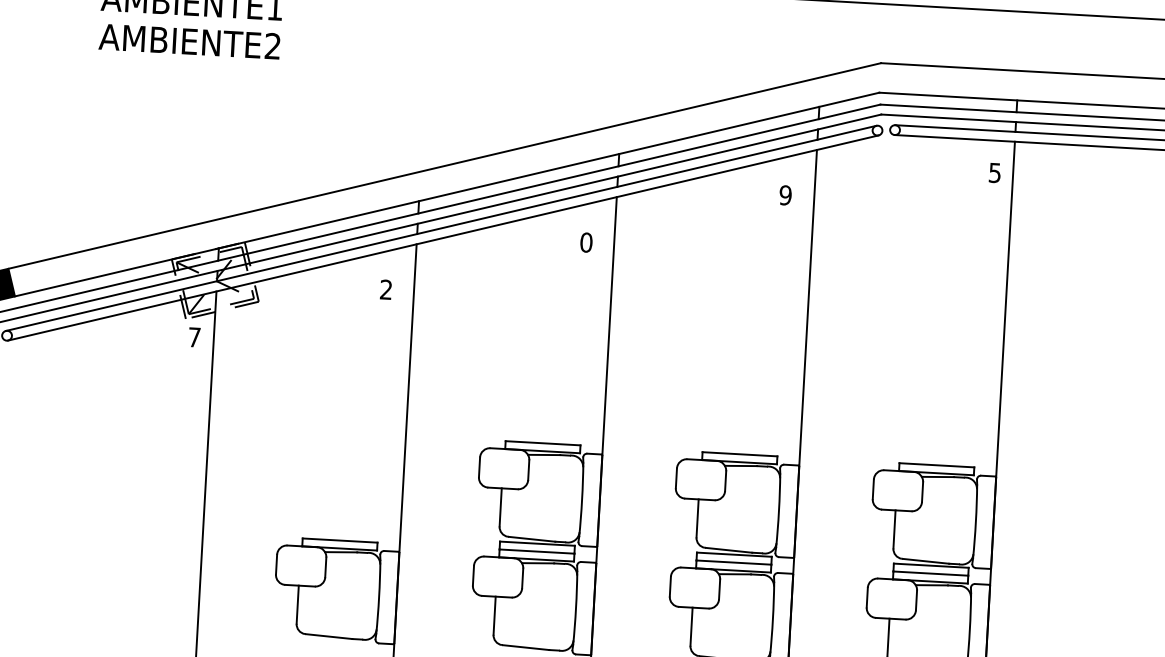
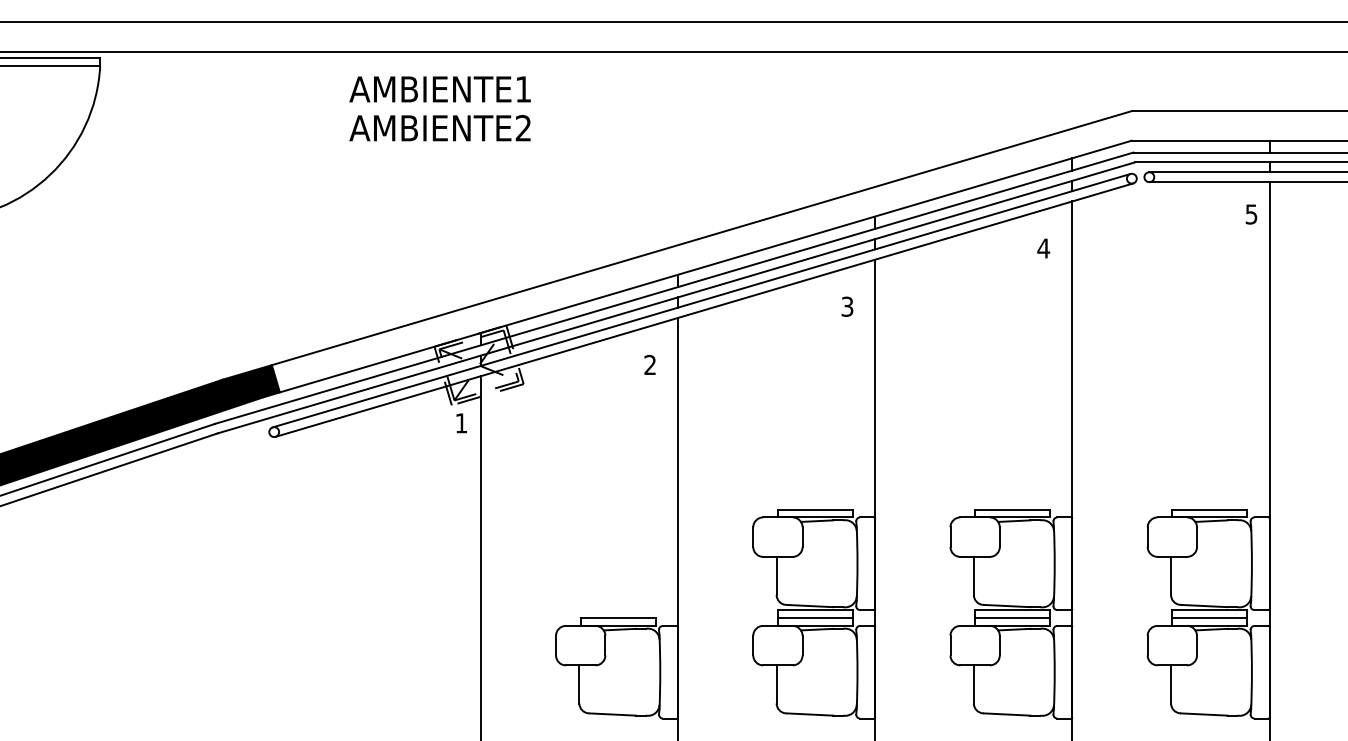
text: (785, 195) -> (1043, 248), 9 -> 4
text: (586, 242) -> (847, 306), 0 -> 3
text: (194, 337) -> (461, 423), 7 -> 1

